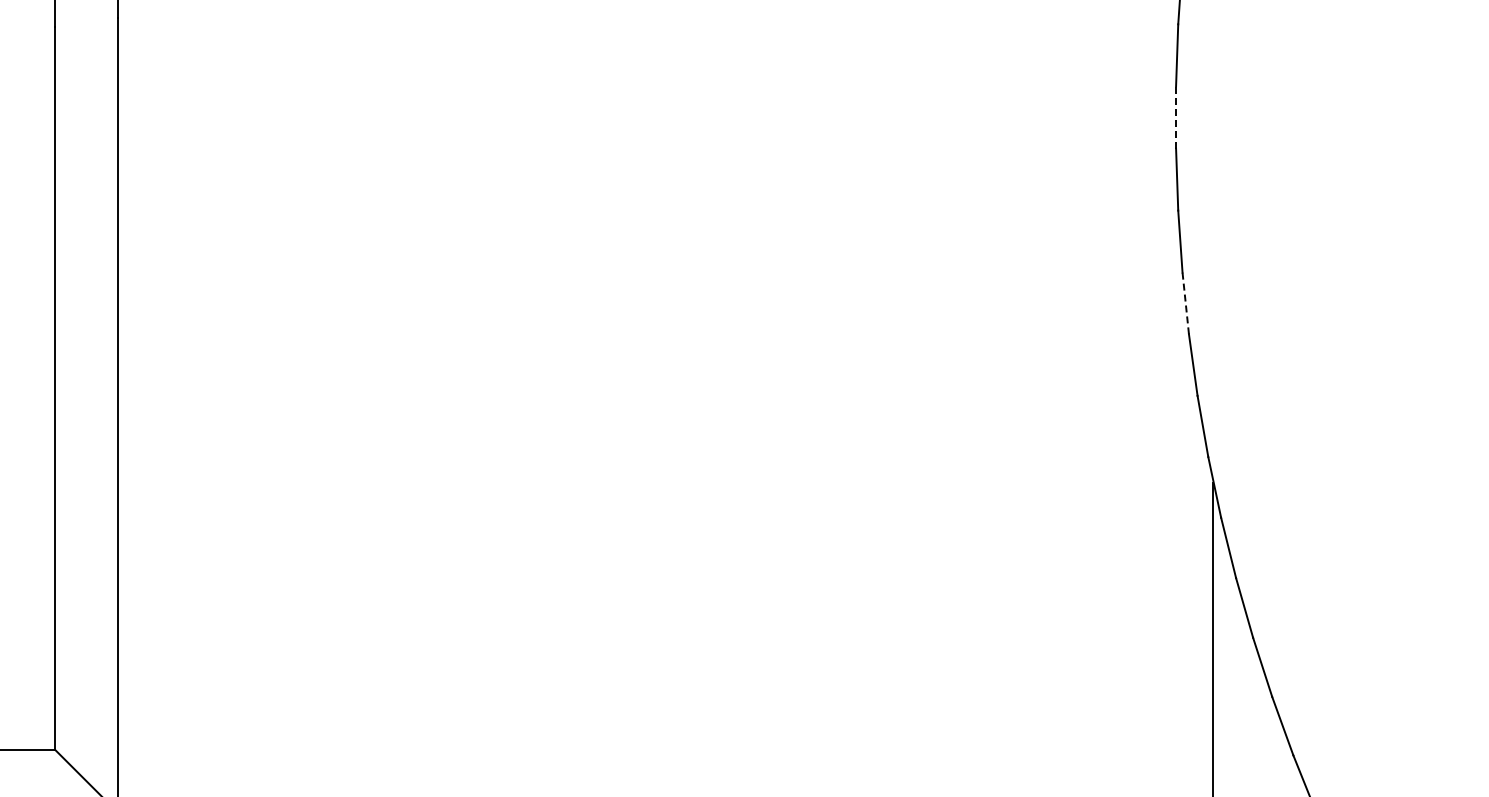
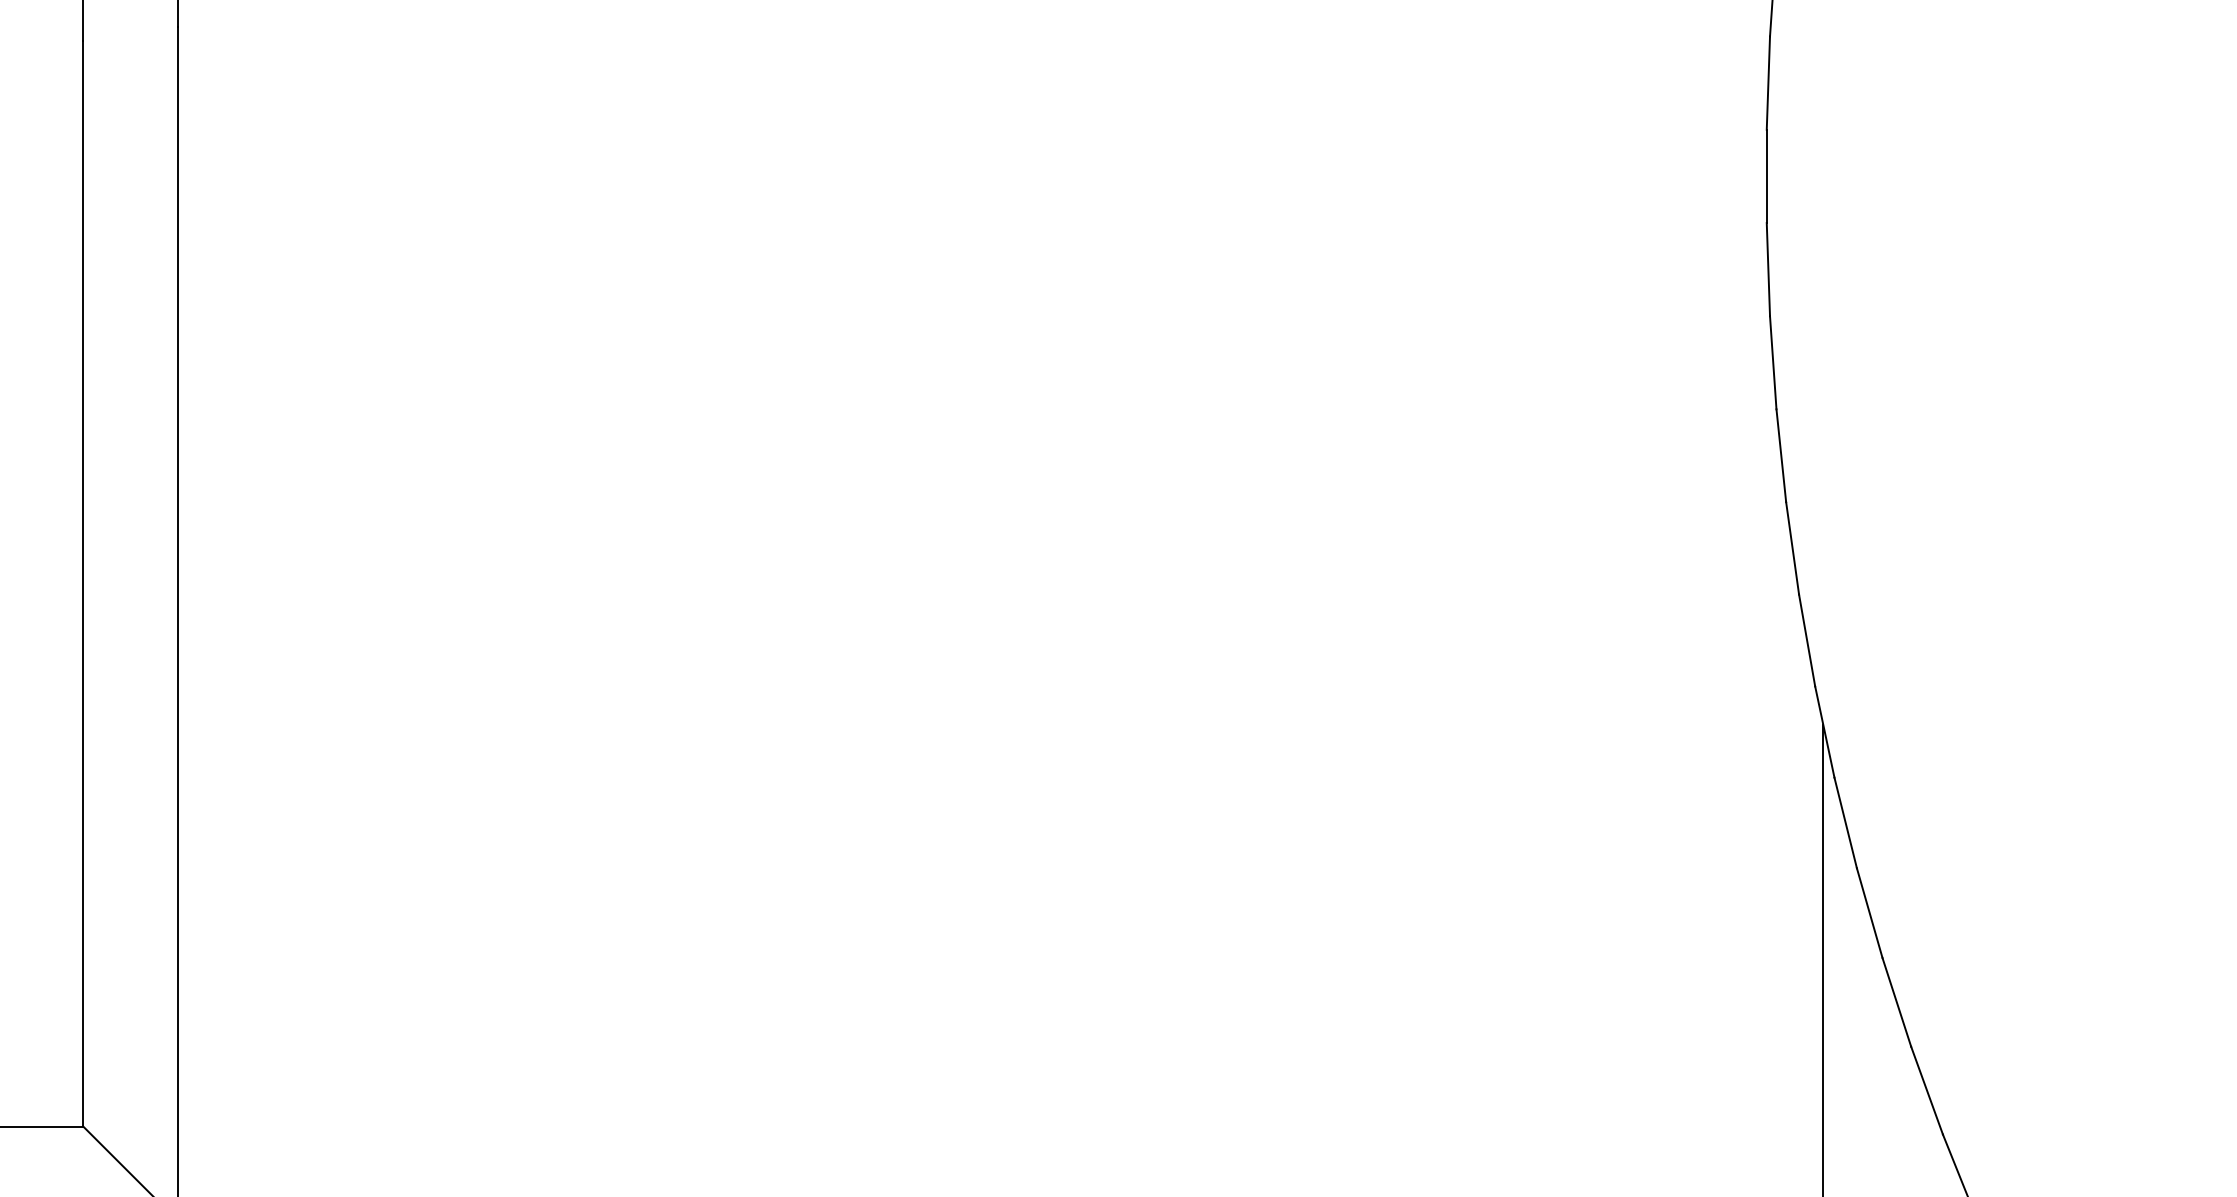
line: (1176, 117) -> (1767, 176), dashed -> solid
line: (1185, 302) -> (1780, 454), dashed -> solid

